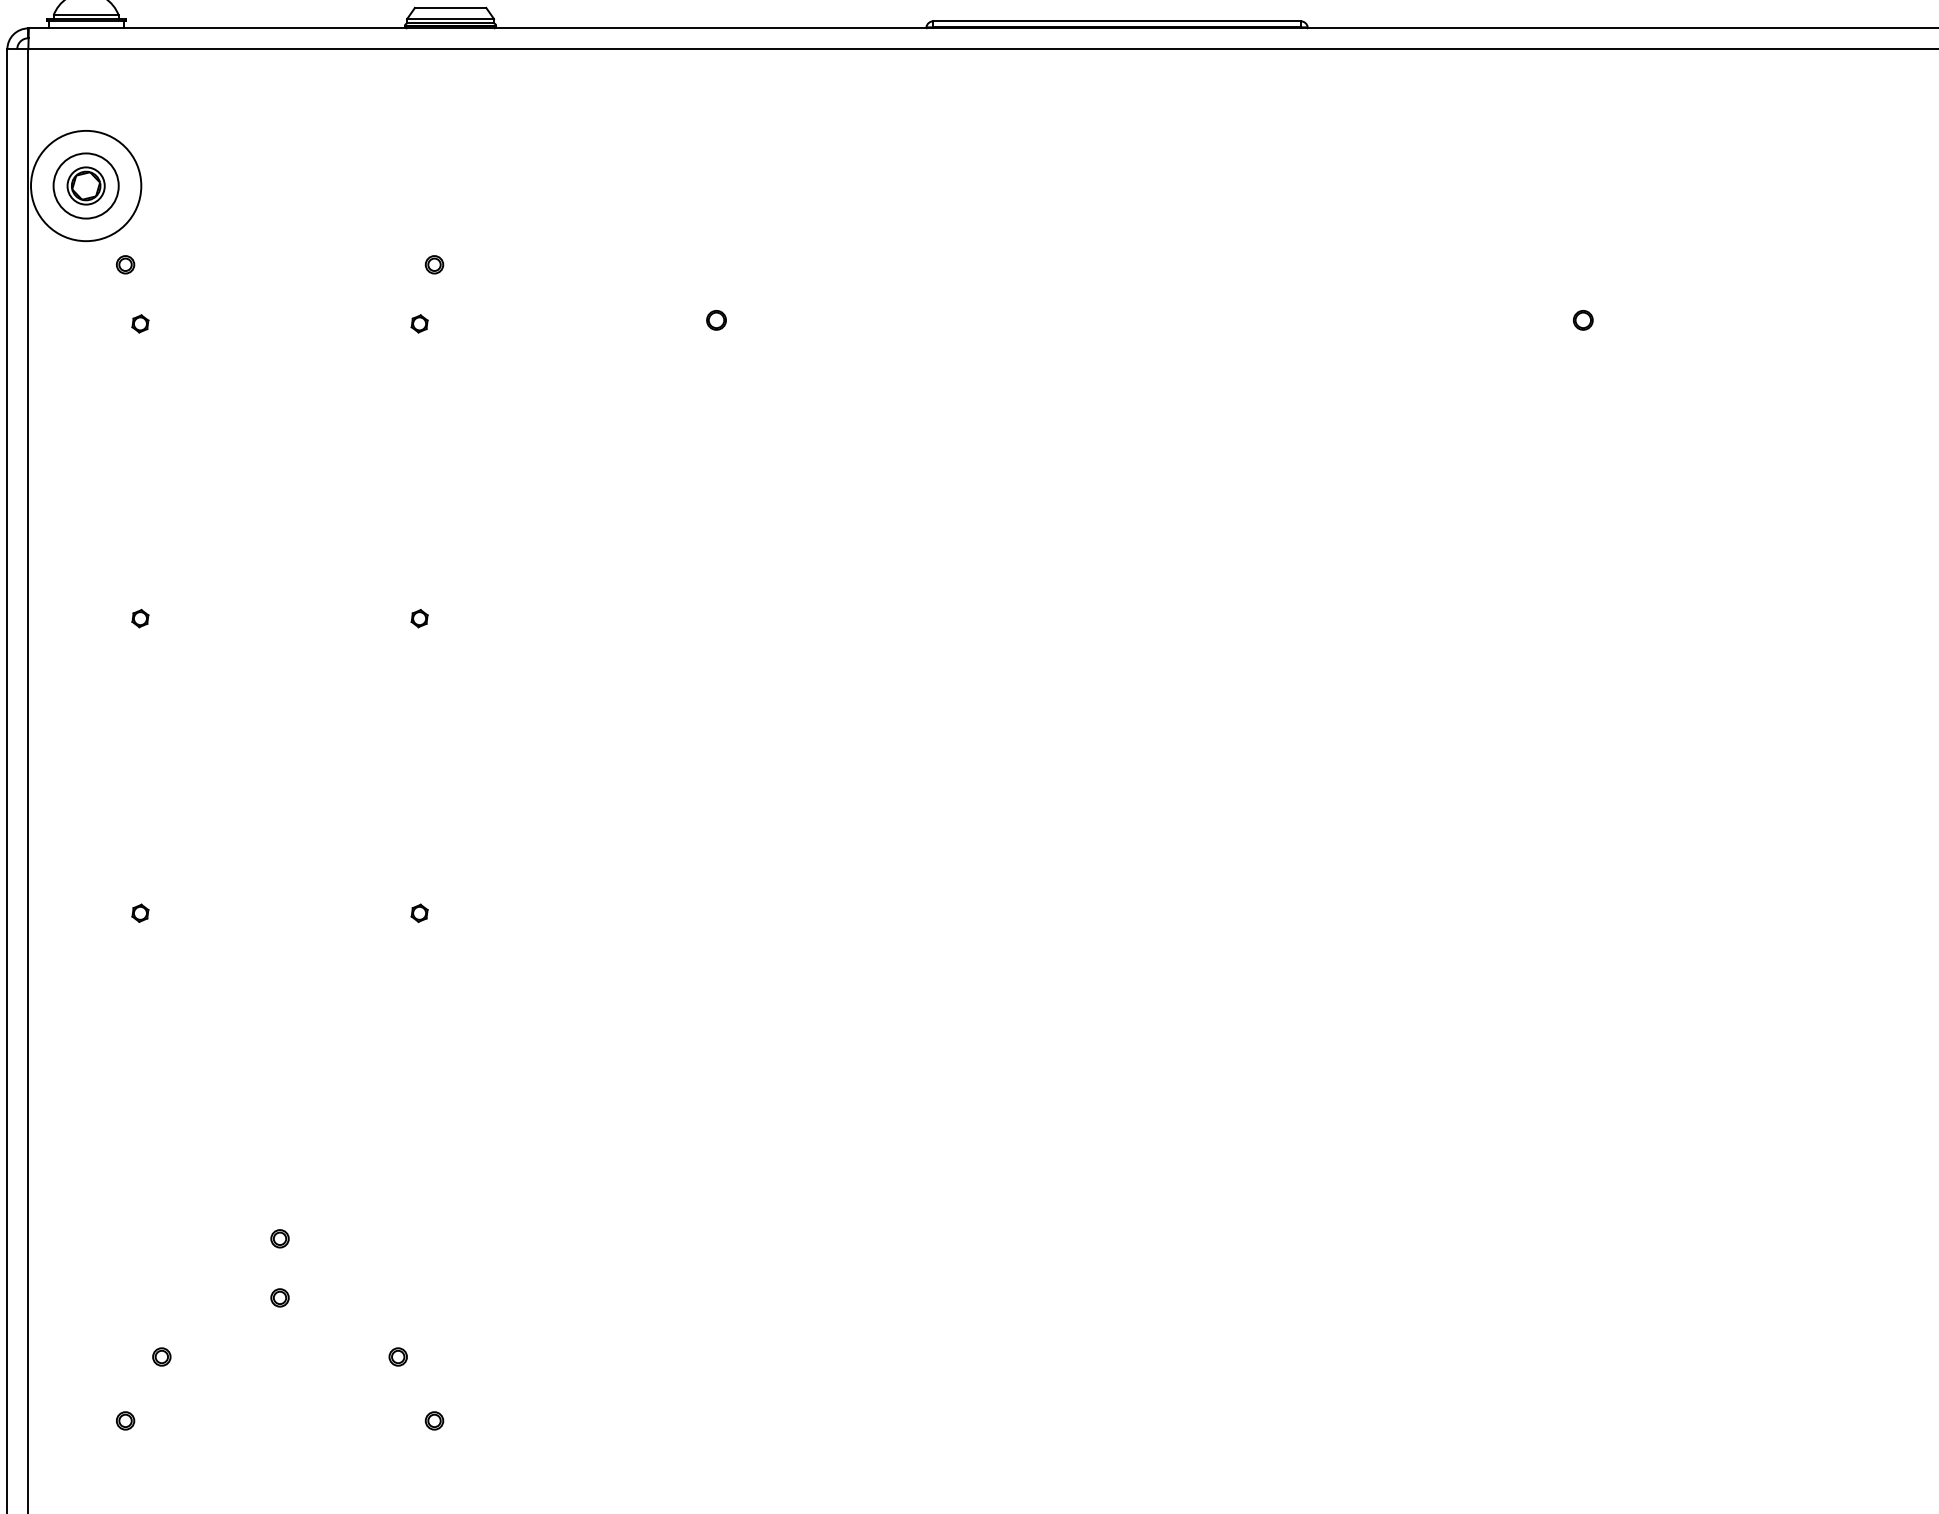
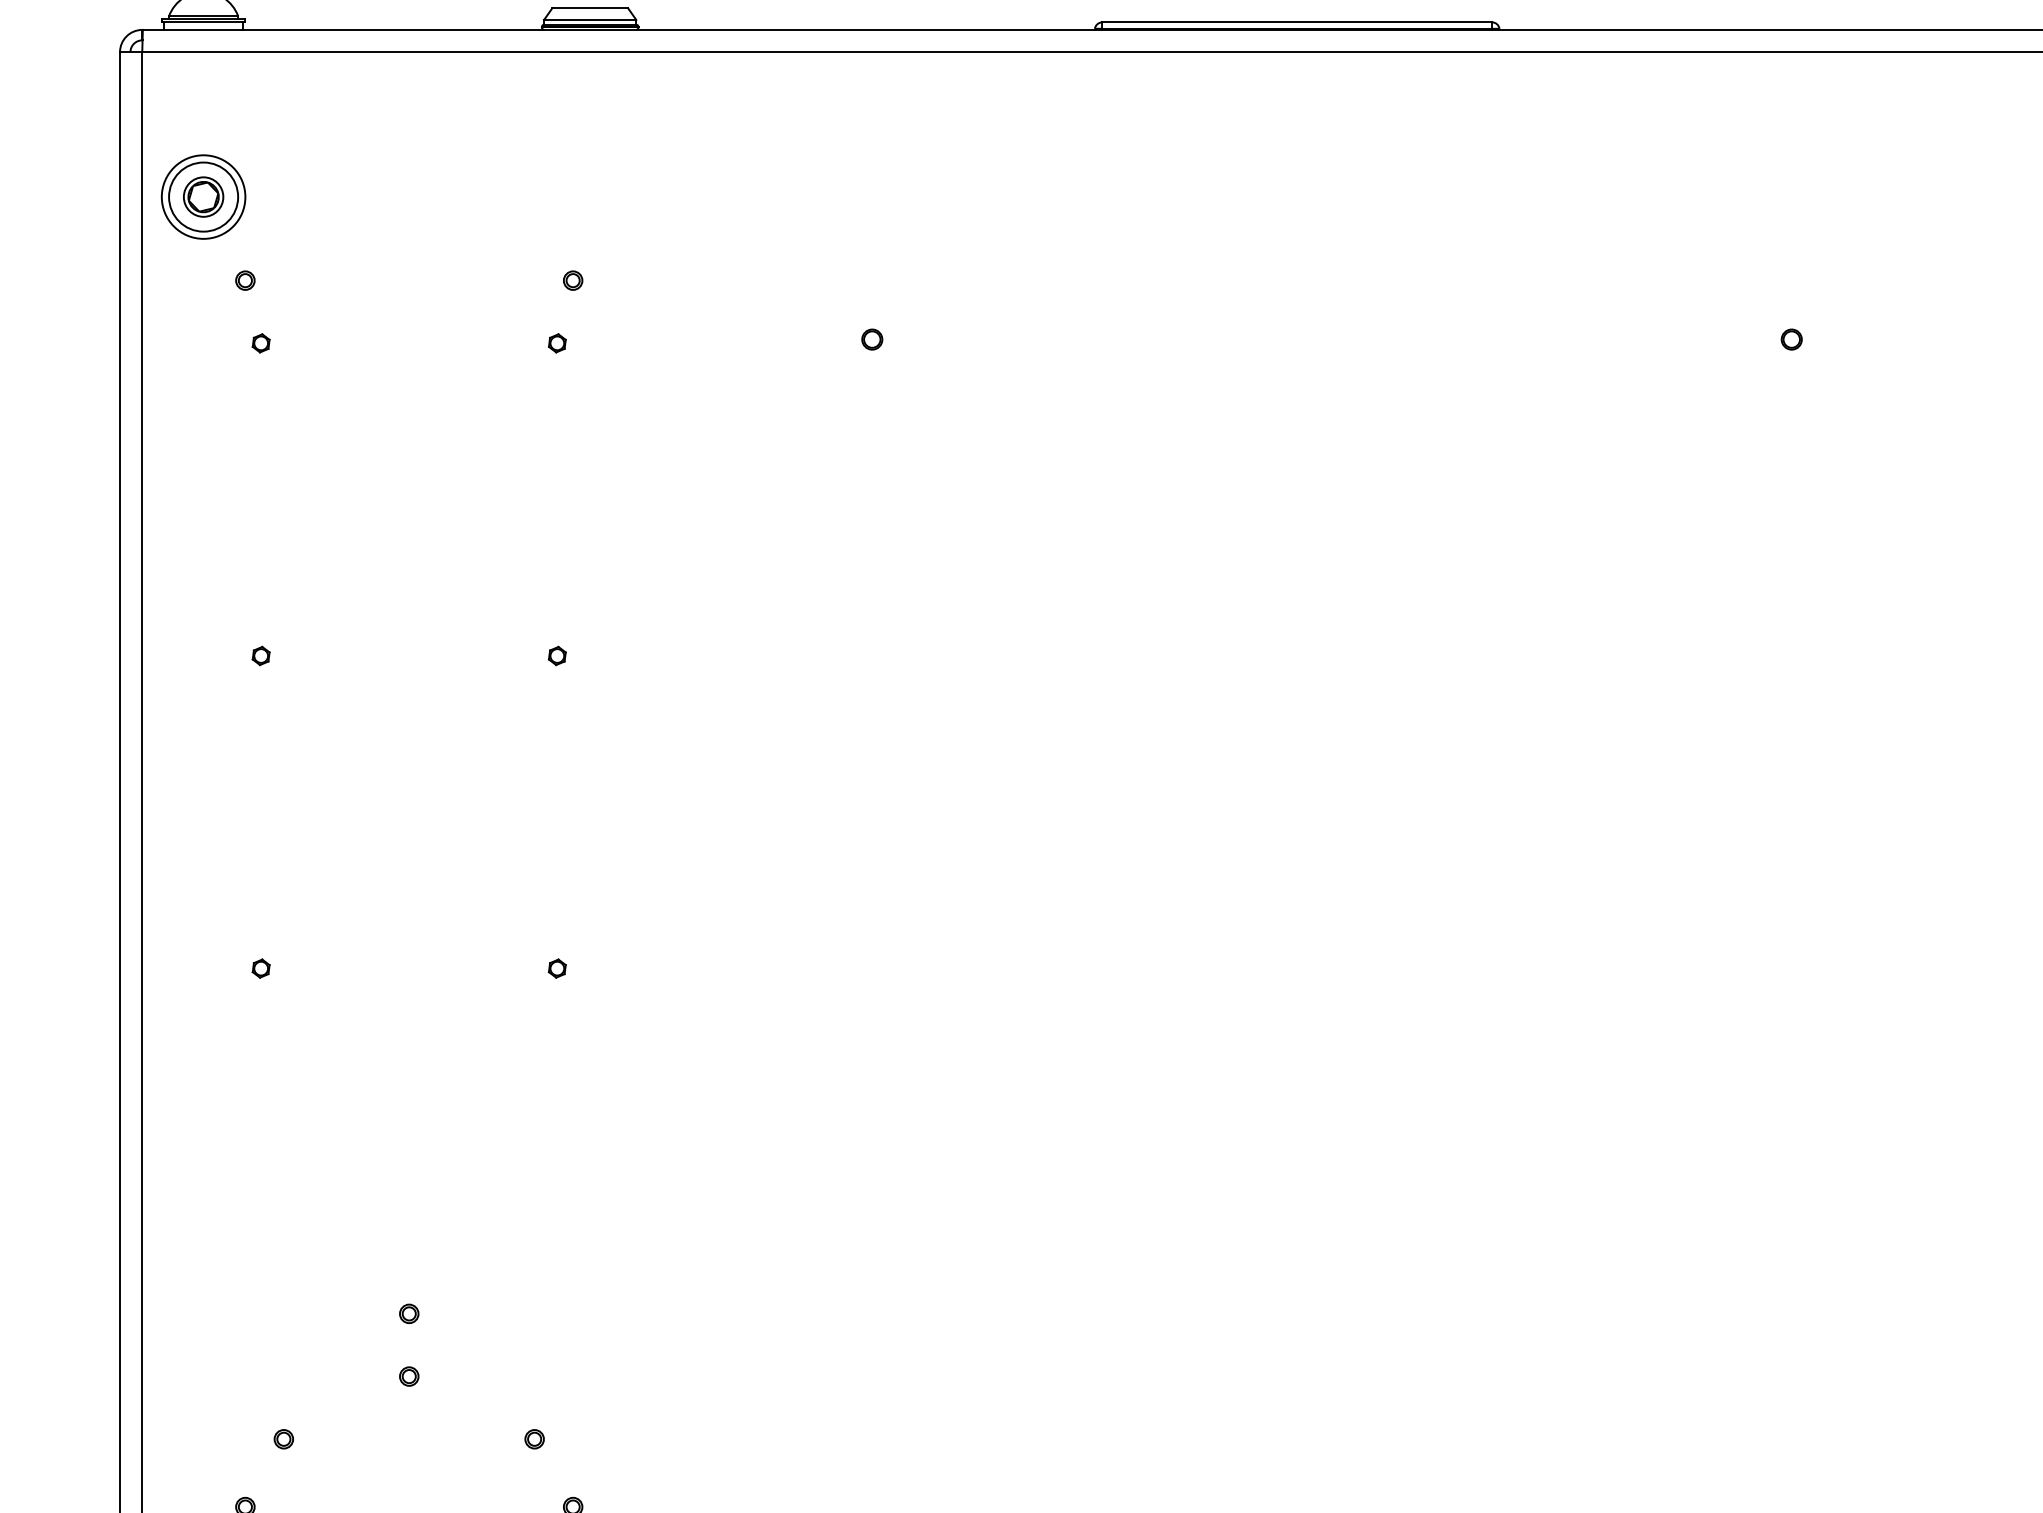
circle: (85, 185) -> (202, 196), size x0.71

